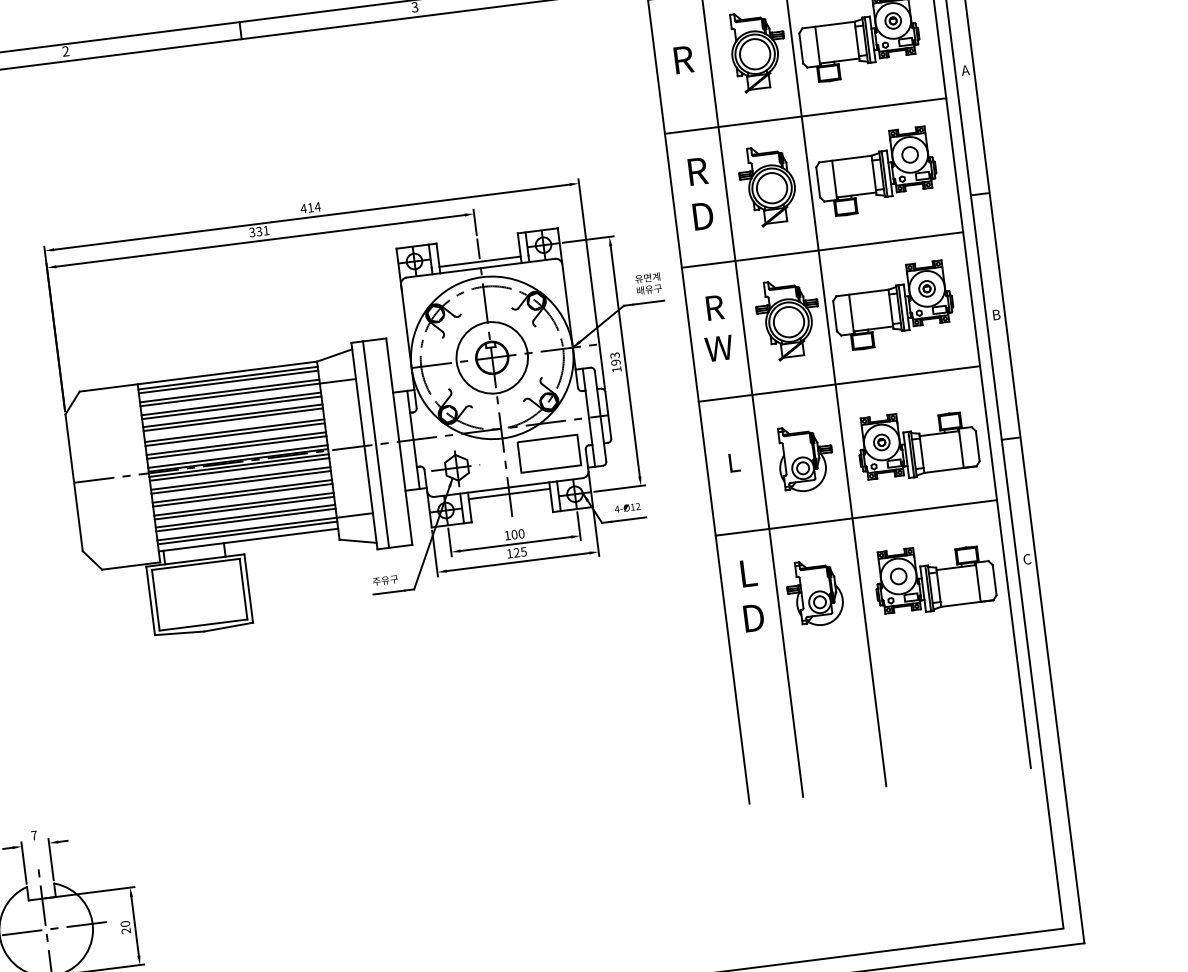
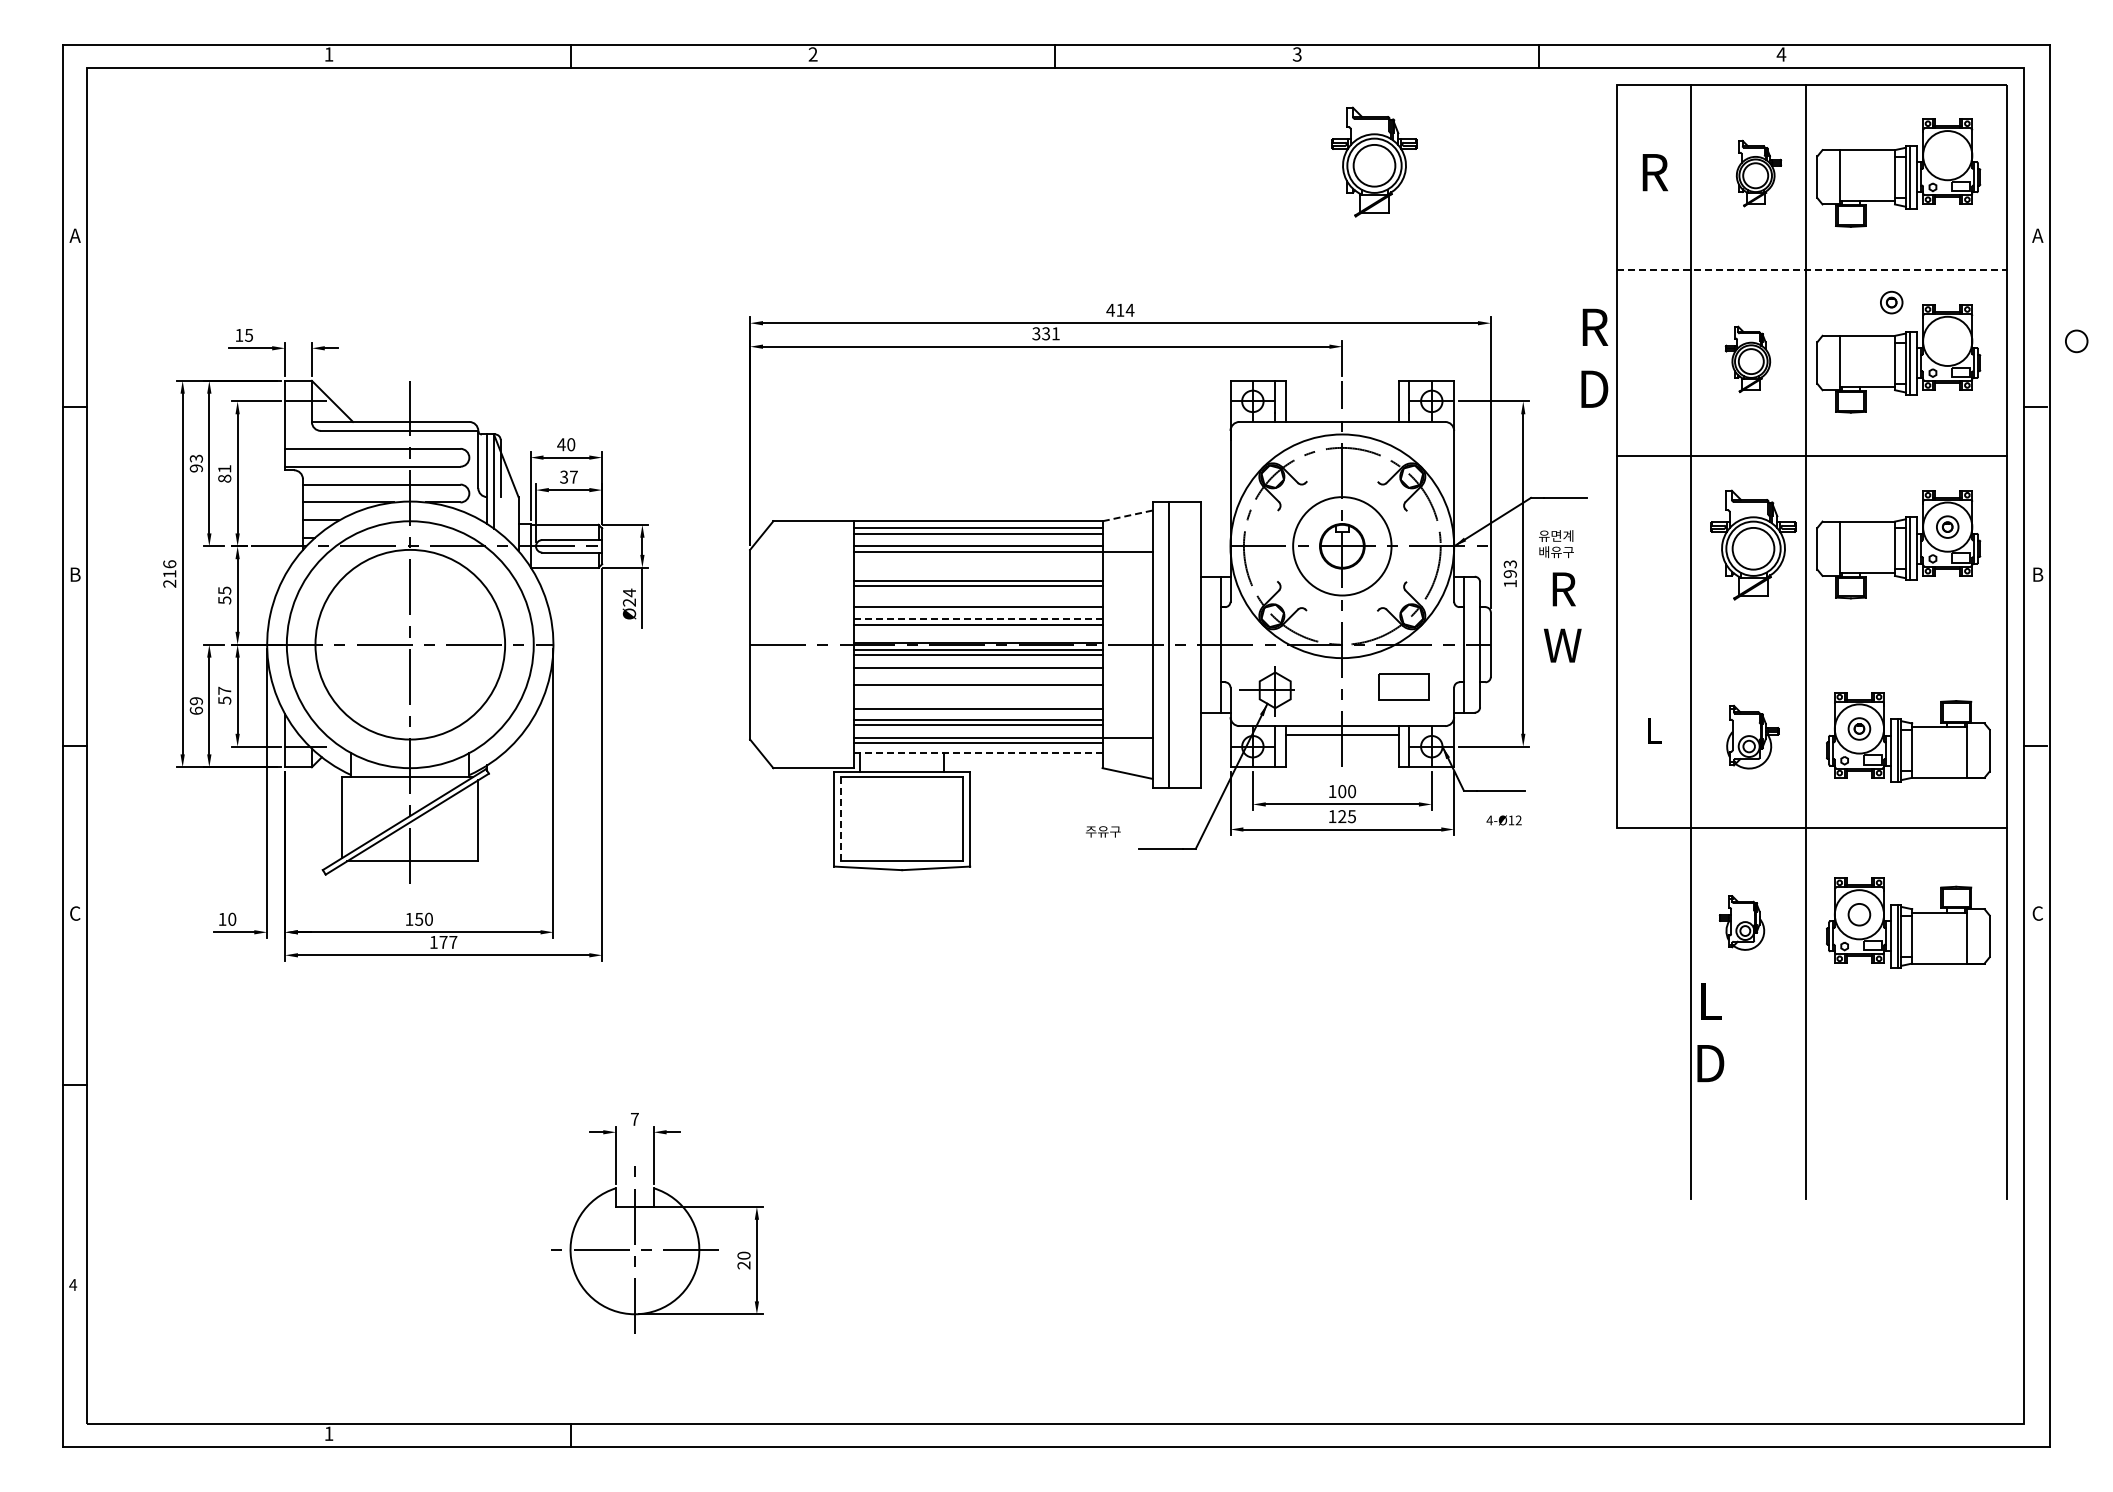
part: (893, 20) -> (1891, 302), moved
part: (758, 51) -> (1758, 173), size x0.6
part: (480, 77) -> (1374, 161), added
line: (806, 116) -> (1812, 270), solid -> dashed
circle: (910, 155) -> (2076, 341), moved
part: (767, 186) -> (1747, 359), size x0.6
text: (700, 193) -> (1594, 357), moved
line: (479, 262) -> (1341, 413), removed
text: (648, 284) -> (1556, 544), moved
text: (716, 328) -> (1562, 617), moved
line: (334, 355) -> (1127, 515), solid -> dashed
line: (839, 383) -> (1811, 641), removed
line: (230, 404) -> (977, 564), removed
line: (231, 407) -> (977, 569), removed
line: (234, 430) -> (977, 601), removed
line: (236, 443) -> (978, 619), solid -> dashed
part: (549, 453) -> (1403, 686), size x0.6
line: (237, 456) -> (977, 637), removed
part: (805, 457) -> (1752, 736), size x0.7
line: (240, 482) -> (977, 672), removed
line: (242, 495) -> (977, 690), removed
line: (243, 504) -> (977, 703), removed
text: (627, 508) -> (1503, 820), moved
line: (247, 539) -> (977, 752), solid -> dashed
text: (385, 580) -> (1103, 831), moved
part: (814, 592) -> (1741, 922), size x0.6
text: (751, 595) -> (1710, 1032), moved
line: (155, 599) -> (841, 818), solid -> dashed
line: (732, 669) -> (1616, 1013), removed

